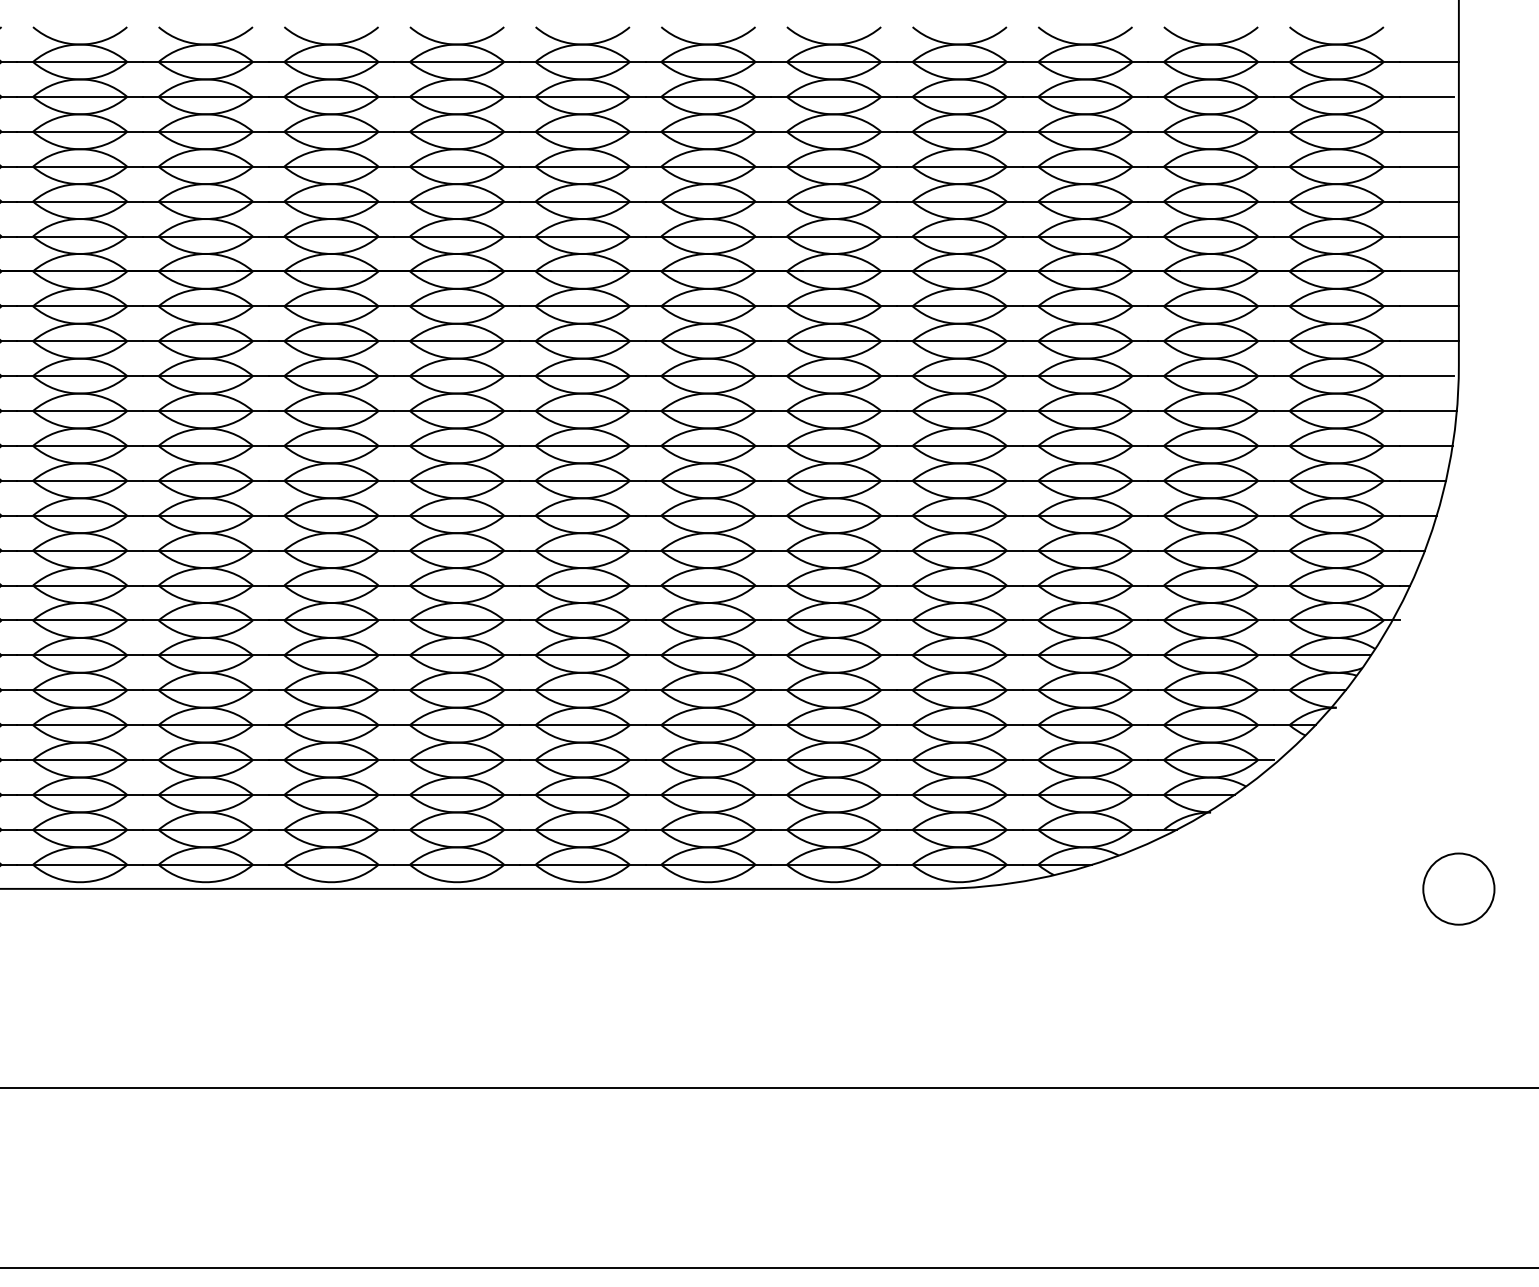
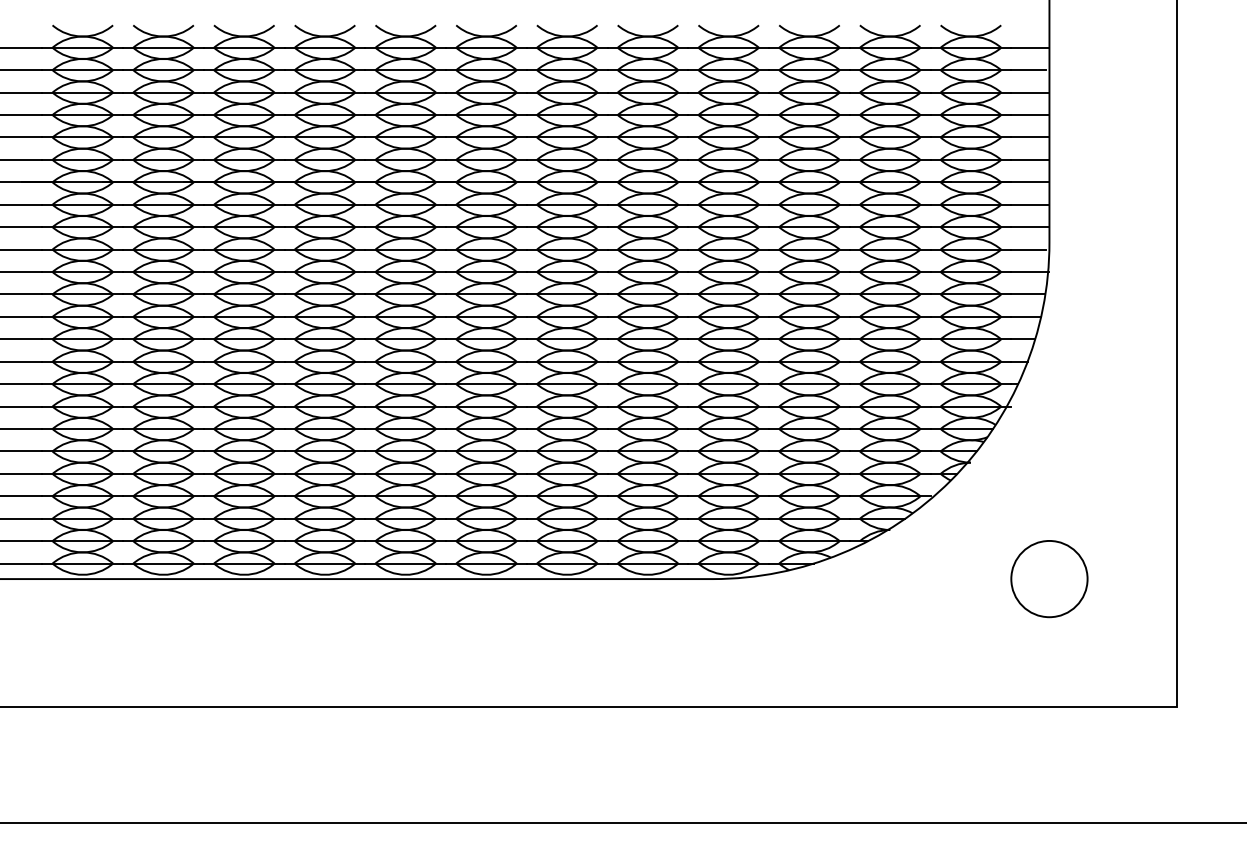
circle: (1458, 889) -> (1049, 579), size x1.67

